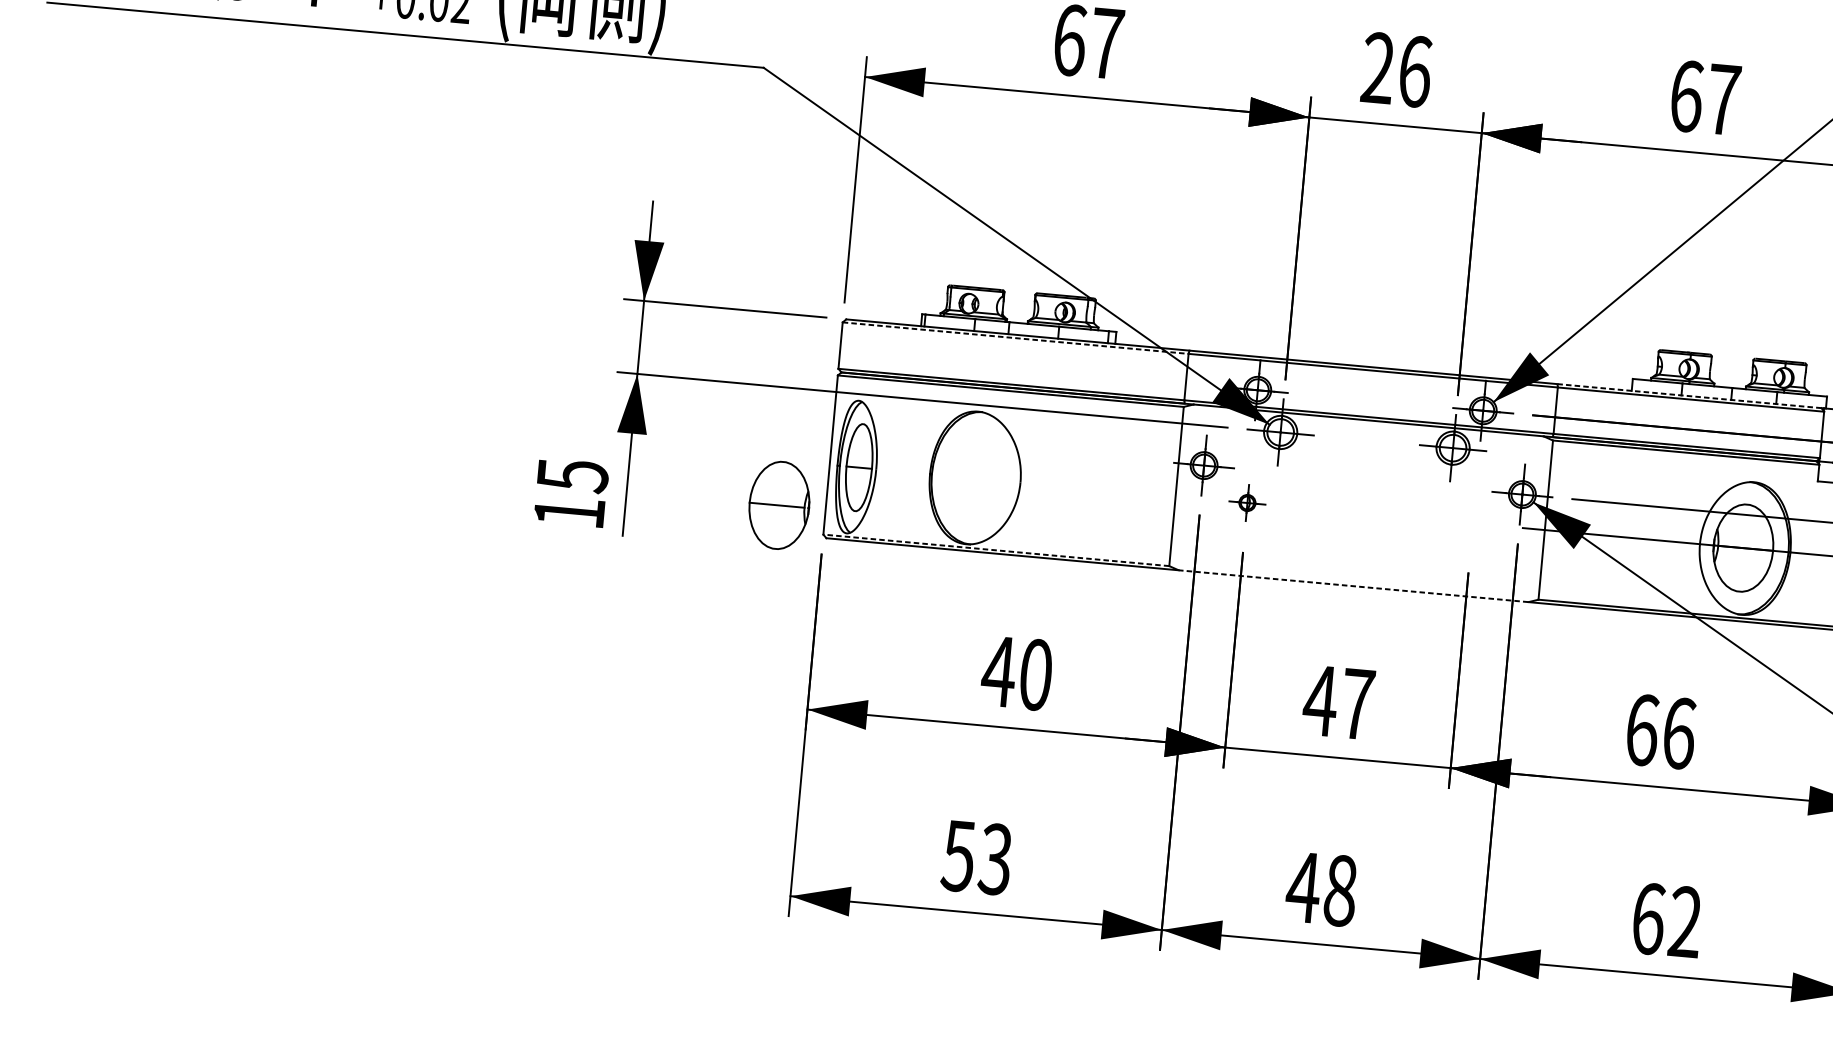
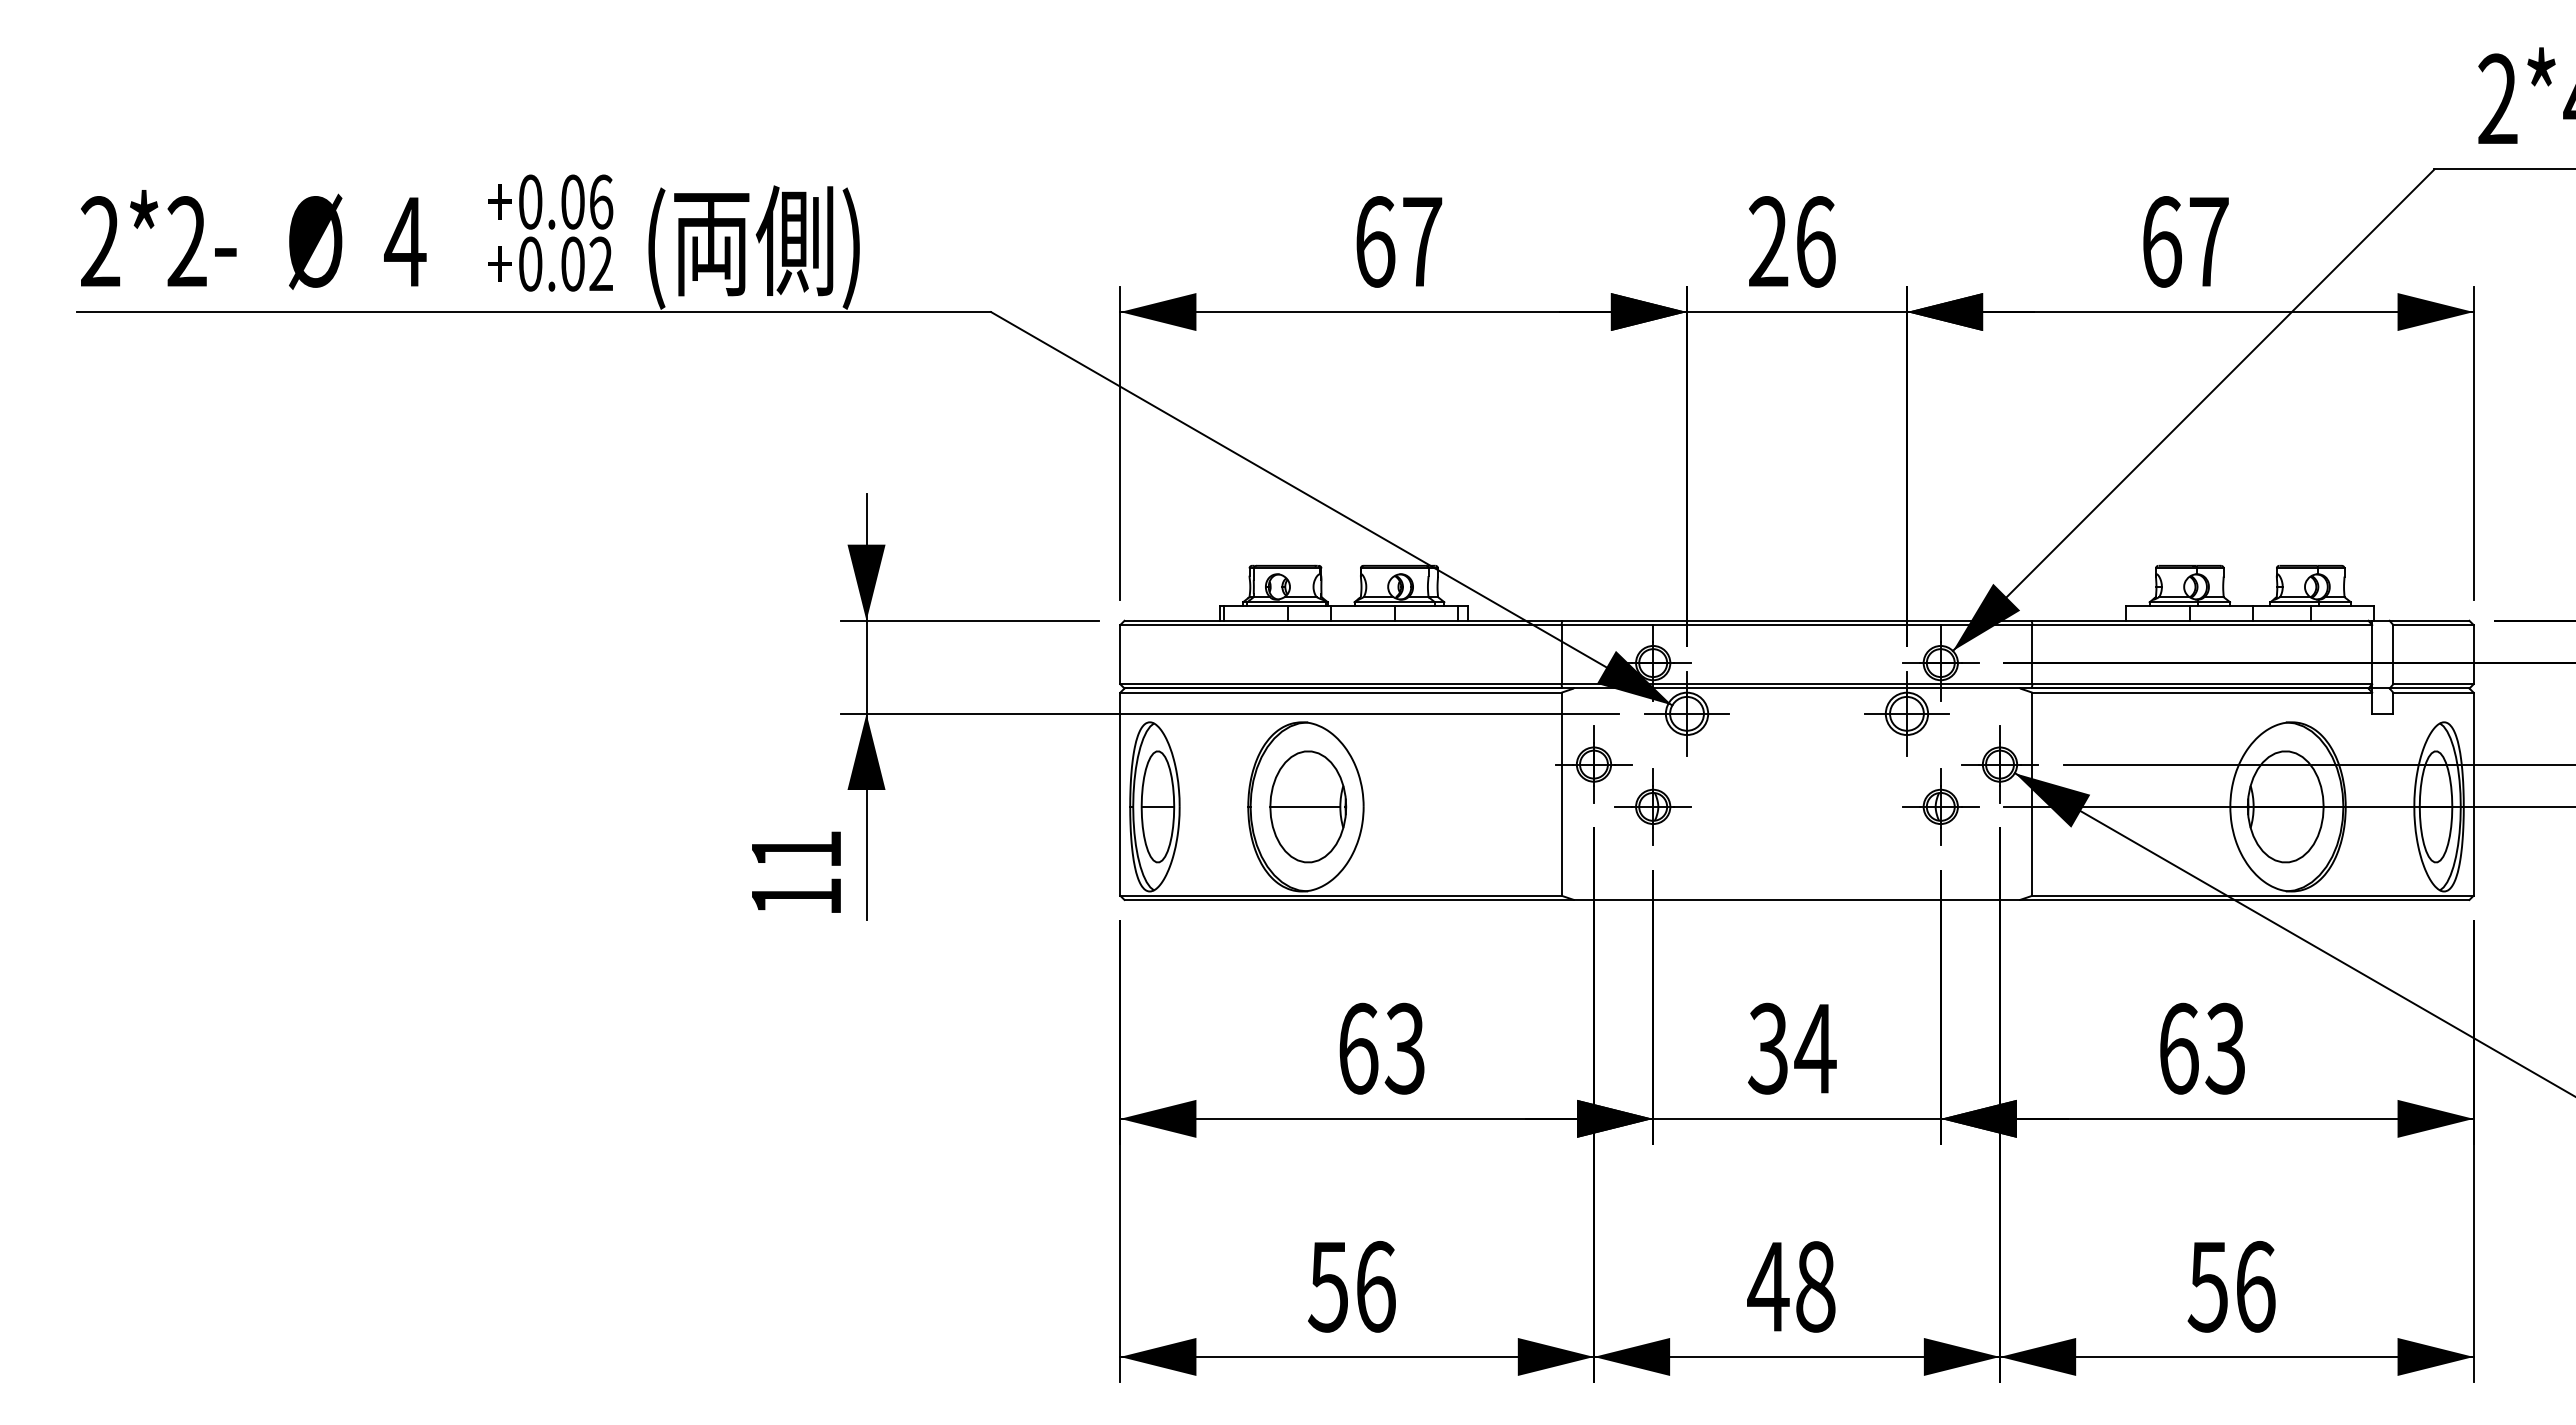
line: (1015, 338) -> (1340, 625), dashed -> solid
line: (1689, 395) -> (2199, 620), dashed -> solid
text: (573, 476) -> (797, 850), 15 -> 11
part: (1246, 502) -> (1652, 806), size x1.67
part: (779, 505) -> (1308, 806), moved
part: (1472, 523) -> (1940, 806), added
line: (996, 550) -> (1340, 895), dashed -> solid
line: (1353, 585) -> (1796, 899), dashed -> solid
text: (1016, 672) -> (1380, 1048), 40 -> 63
text: (1338, 702) -> (1791, 1048), 47 -> 34
text: (1678, 733) -> (2225, 1048), 66 -> 63
text: (995, 859) -> (1375, 1286), 53 -> 56
text: (1666, 920) -> (2231, 1286), 62 -> 56

